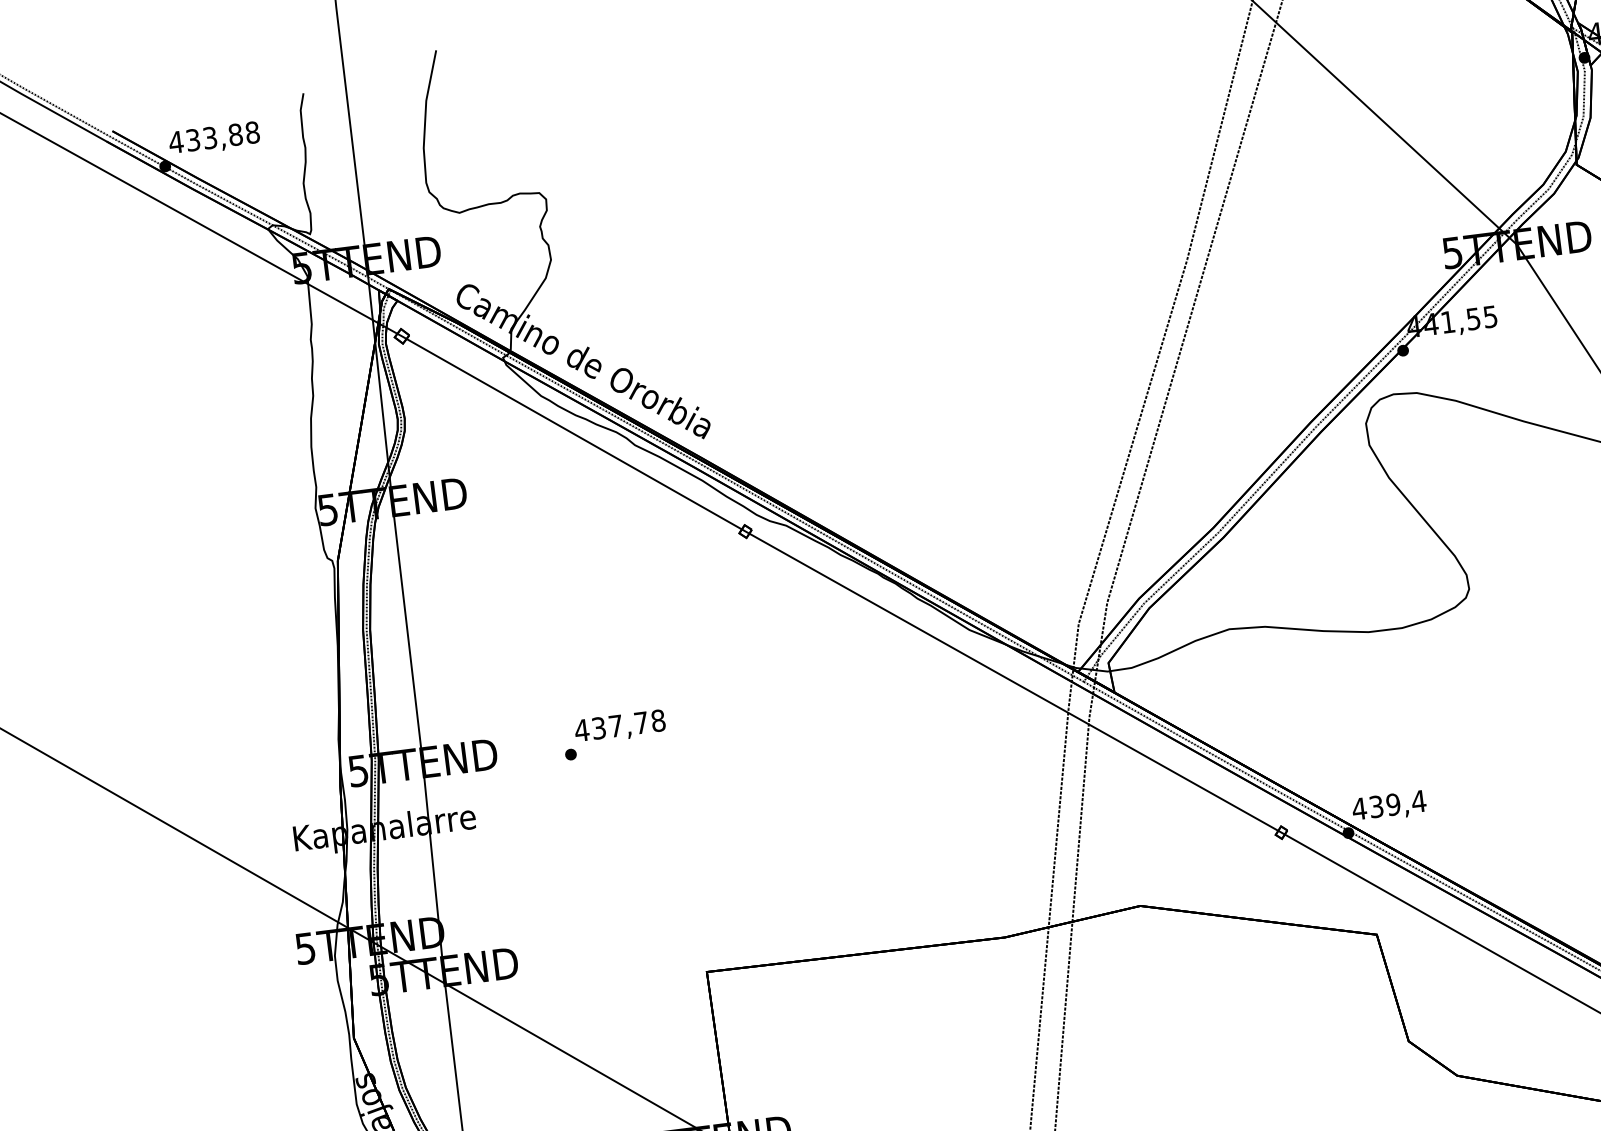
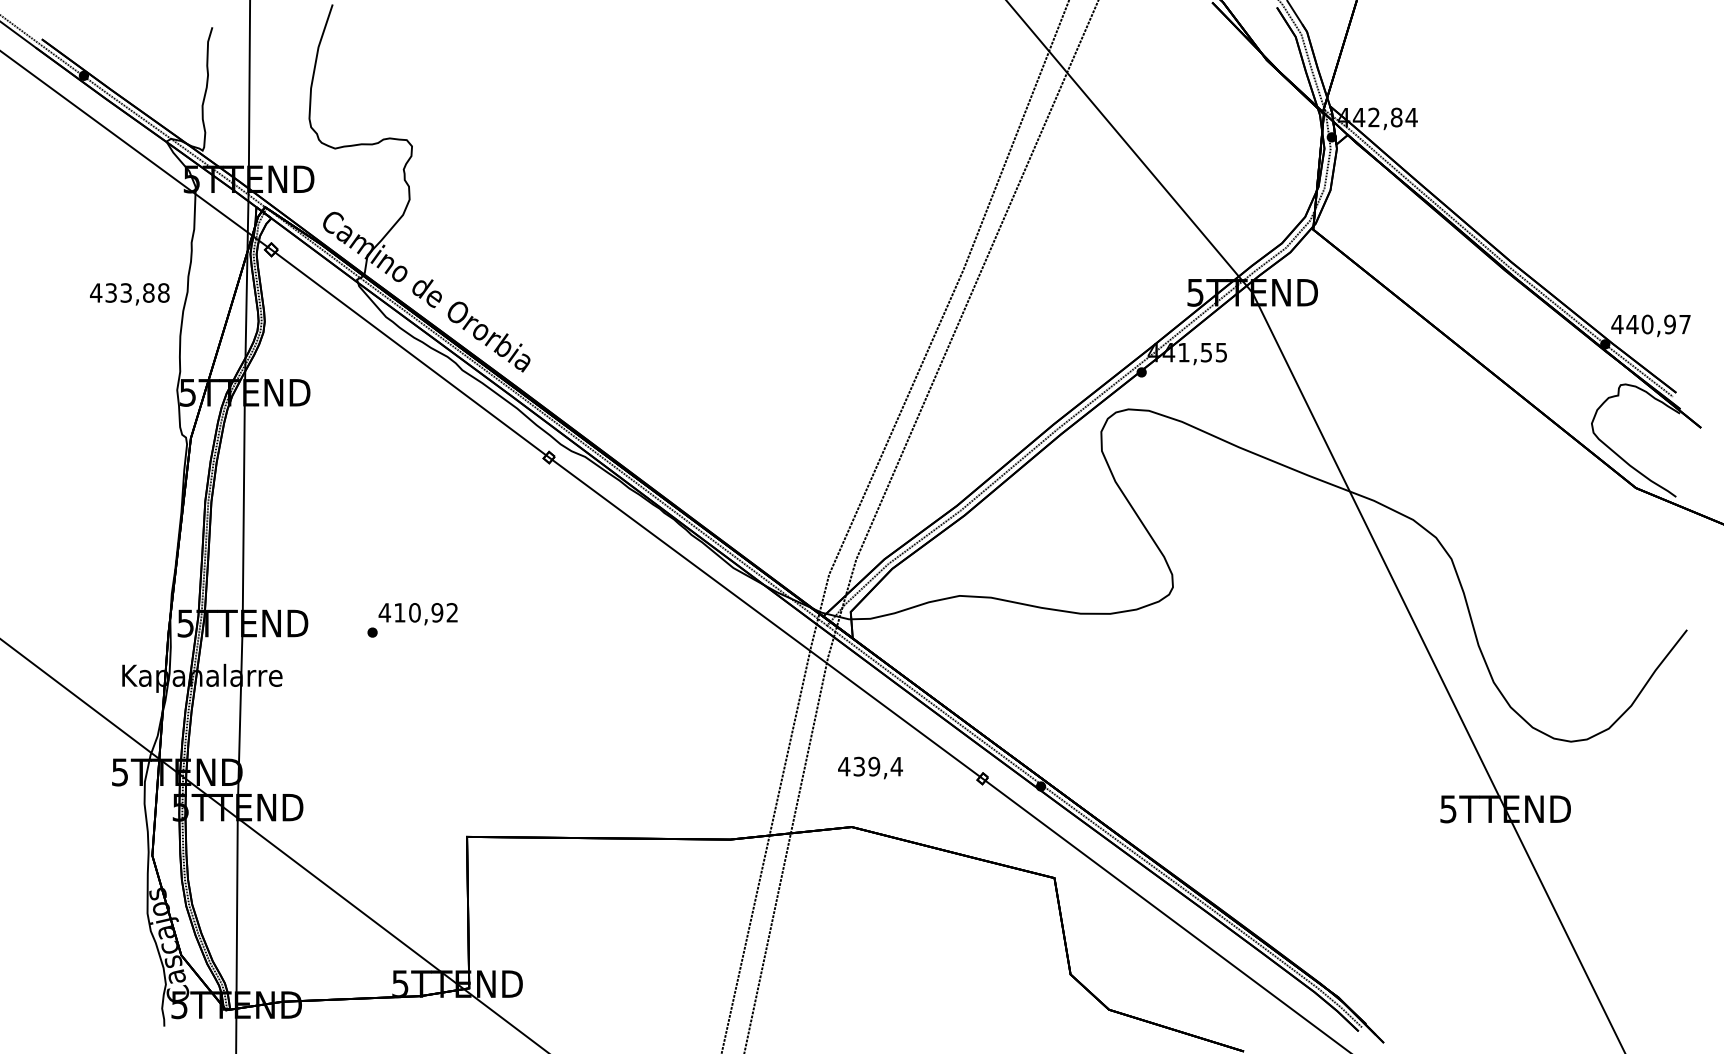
text: (214, 139) -> (129, 294), moved
text: (629, 724) -> (426, 612), 437,78 -> 410,92
text: (1389, 806) -> (870, 767), moved

